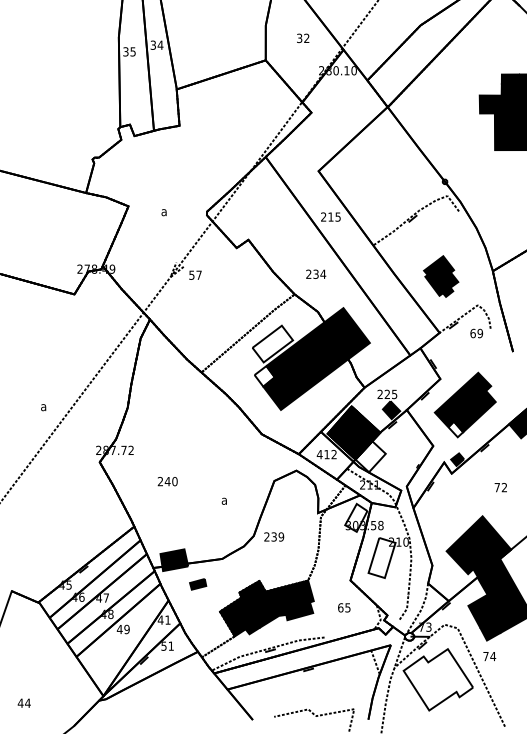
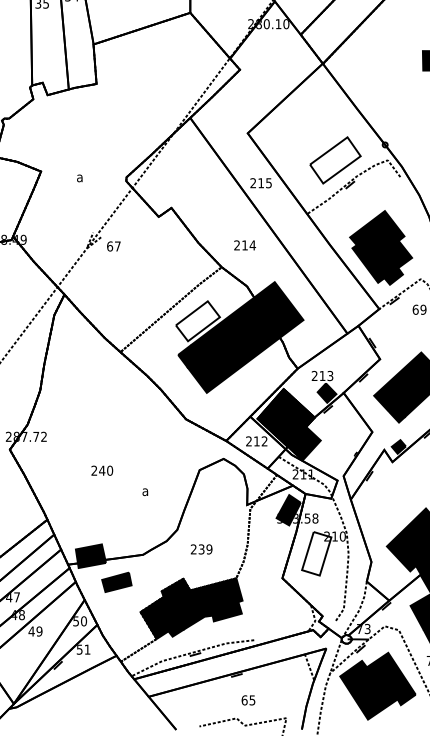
part: (399, 195) -> (335, 159), added
text: (315, 273) -> (244, 244), 234 -> 214
text: (191, 274) -> (109, 245), 57 -> 67
part: (440, 276) -> (380, 247), size x1.67
fill: (264, 376) -> (188, 356), added
text: (390, 393) -> (325, 374), 225 -> 213
fill: (455, 429) -> (396, 414), added
text: (319, 454) -> (248, 441), 412 -> 212
fill: (370, 456) -> (304, 443), added
text: (167, 481) -> (101, 470), moved
fill: (356, 517) -> (288, 509), added
text: (274, 536) -> (201, 548), moved
part: (197, 584) -> (116, 582), size x1.67
text: (344, 607) -> (248, 700), moved
text: (163, 619) -> (79, 620), 41 -> 50
fill: (438, 679) -> (378, 685), added

